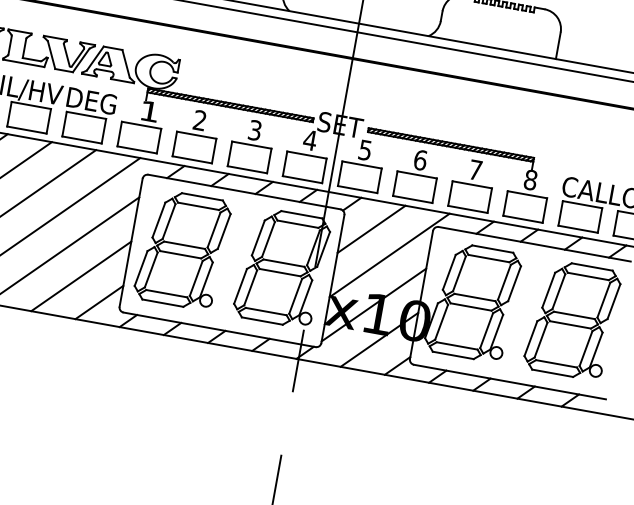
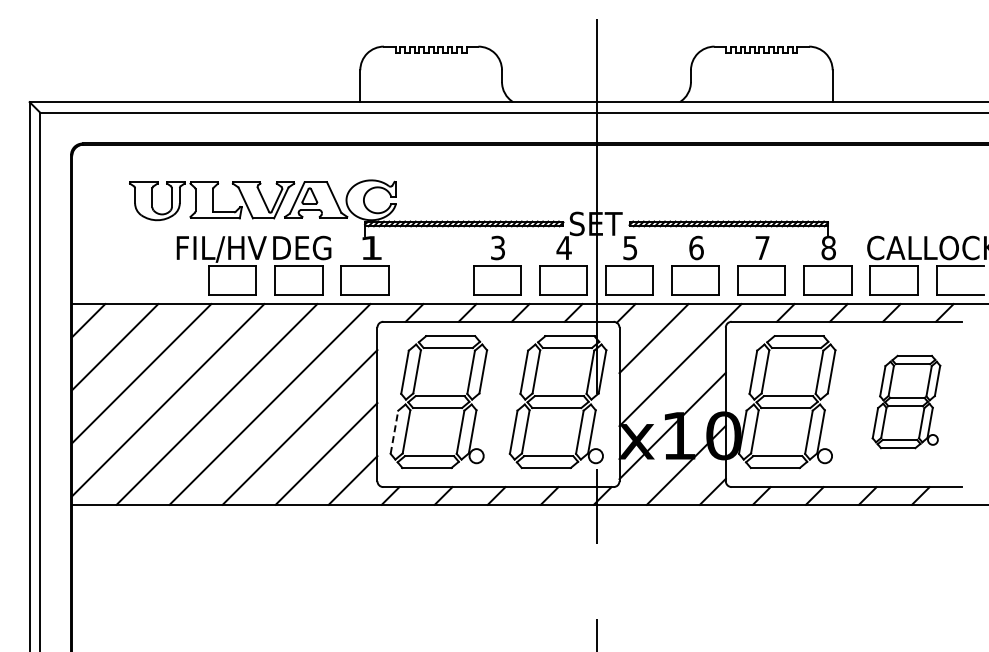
part: (197, 135) -> (431, 265), removed
line: (141, 268) -> (394, 432), solid -> dashed
part: (572, 319) -> (906, 401), size x0.7

